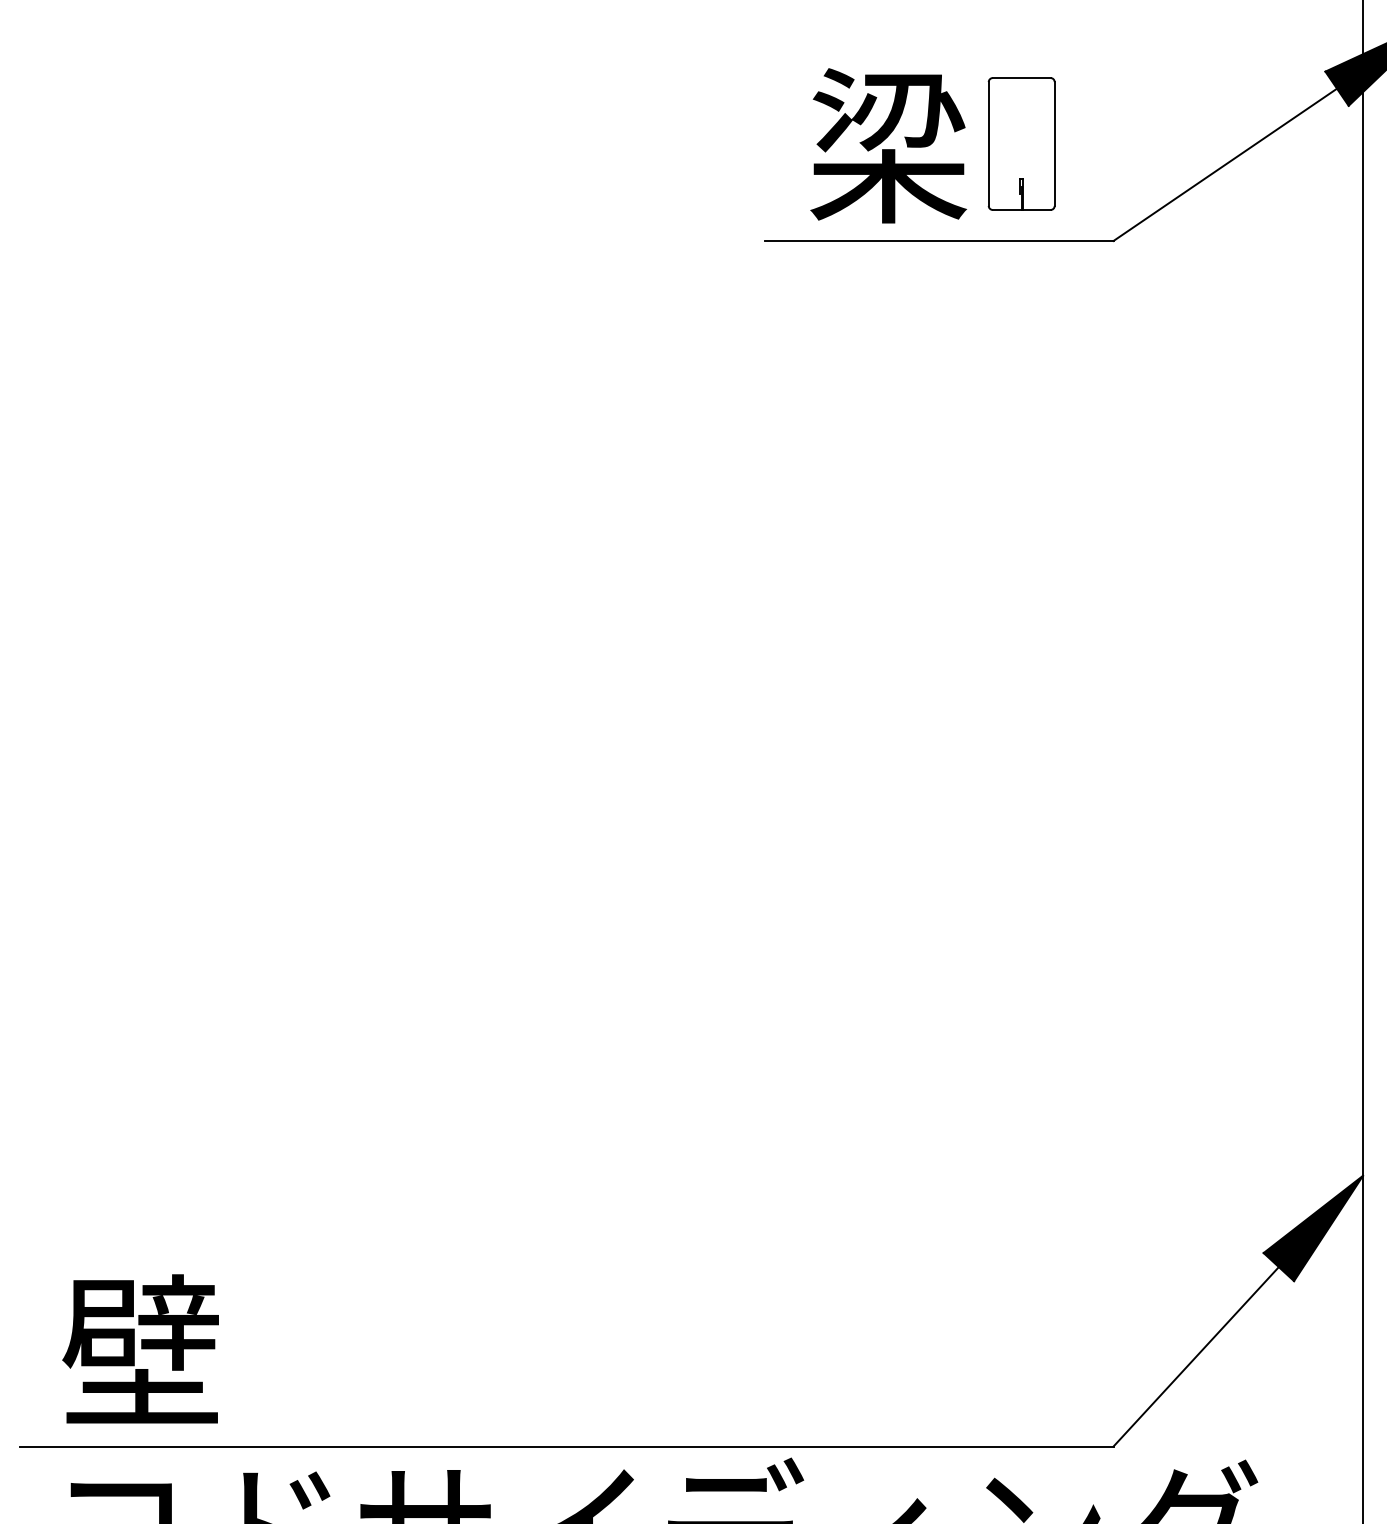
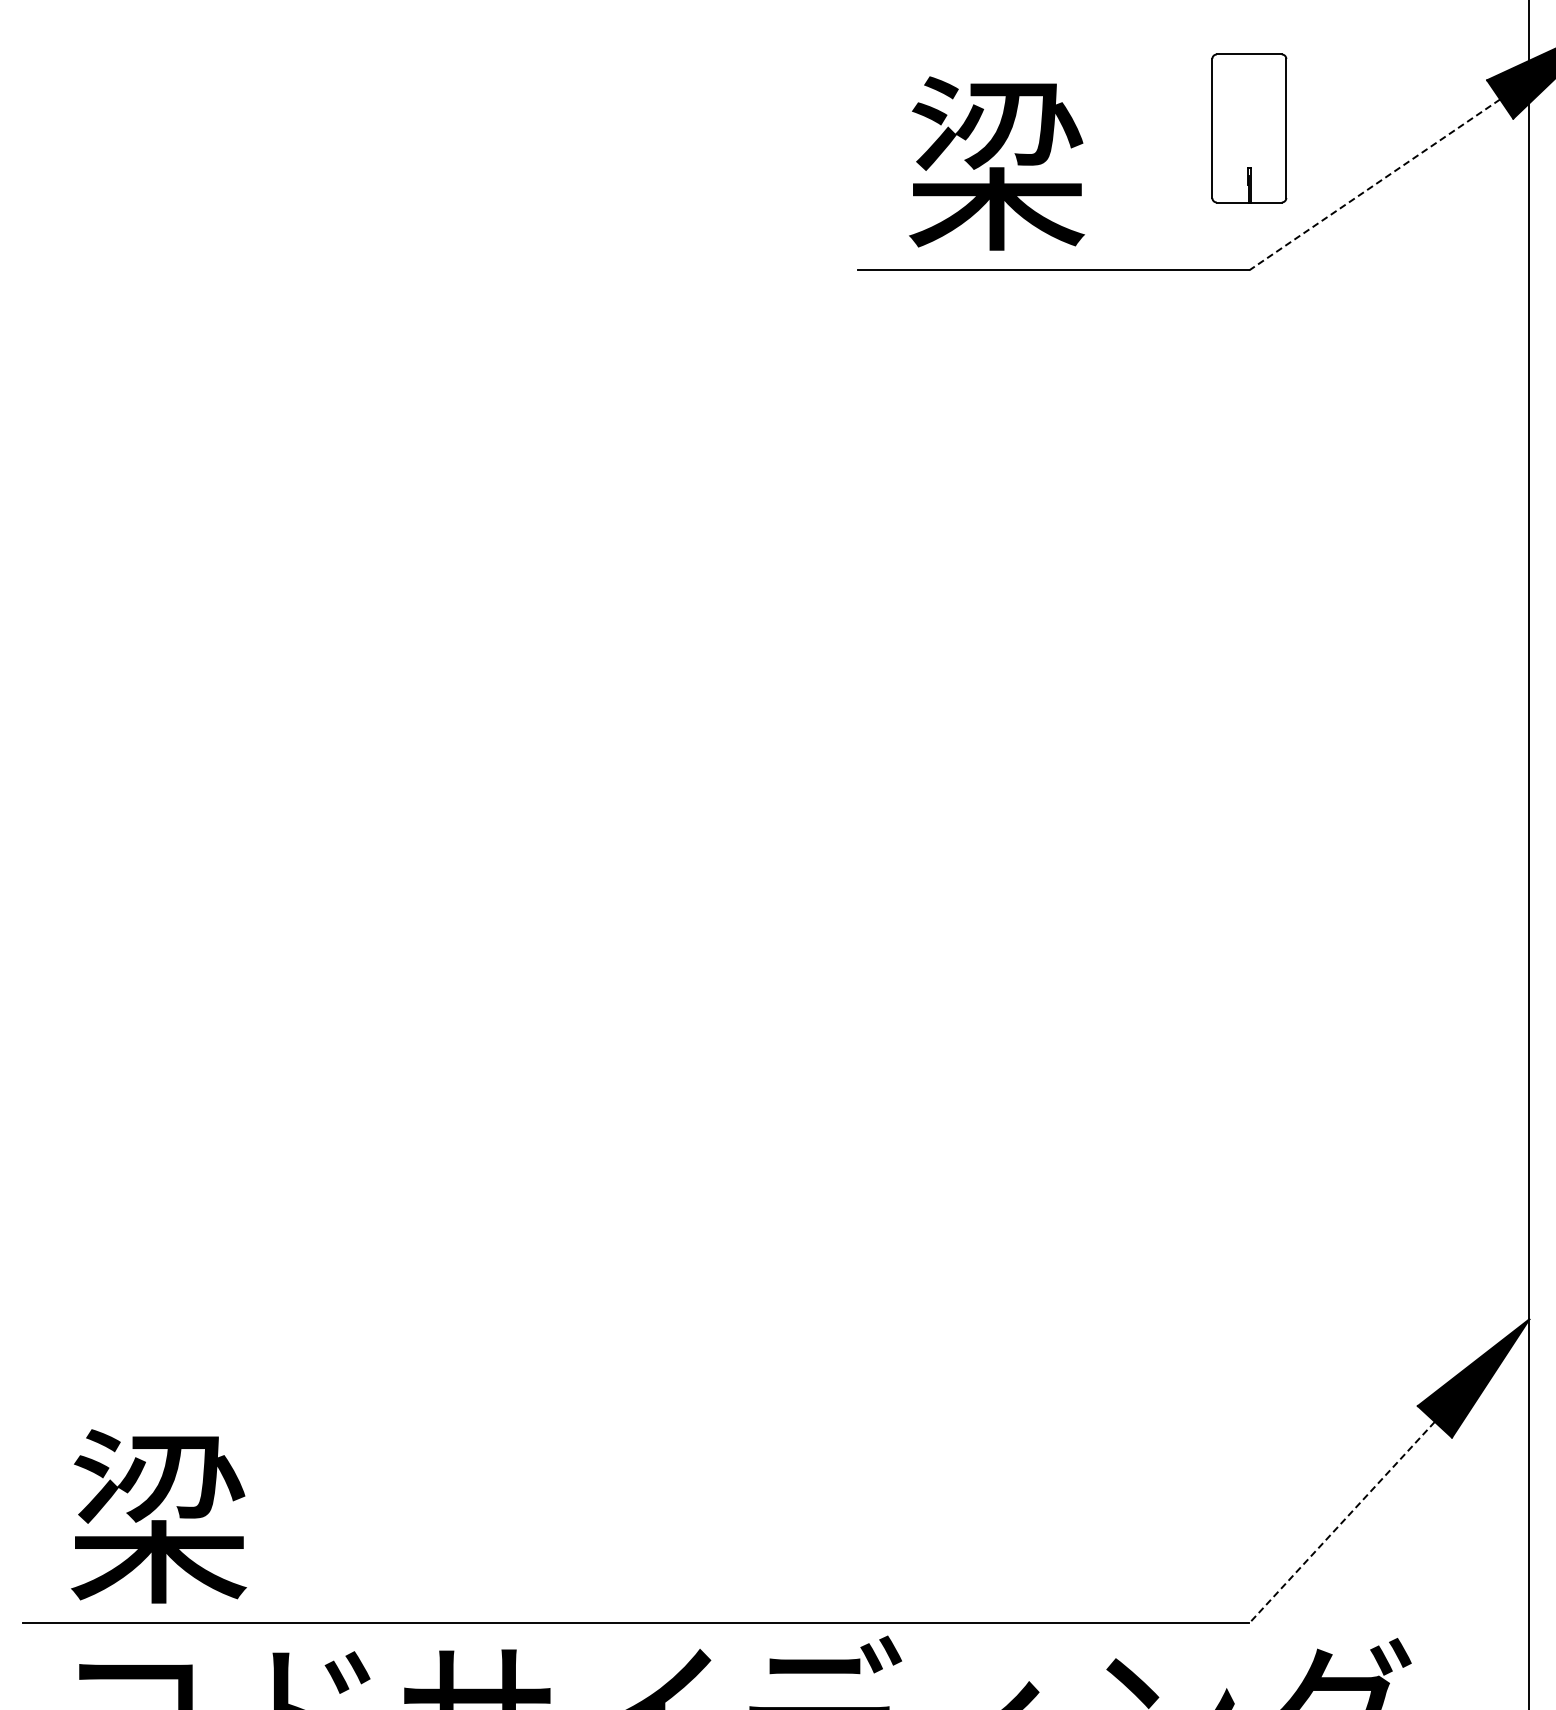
part: (1021, 144) -> (1249, 128), moved
line: (1225, 164) -> (1374, 184), solid -> dashed
text: (141, 1351) -> (158, 1516), 壁 -> 梁
line: (1196, 1356) -> (1342, 1522), solid -> dashed

